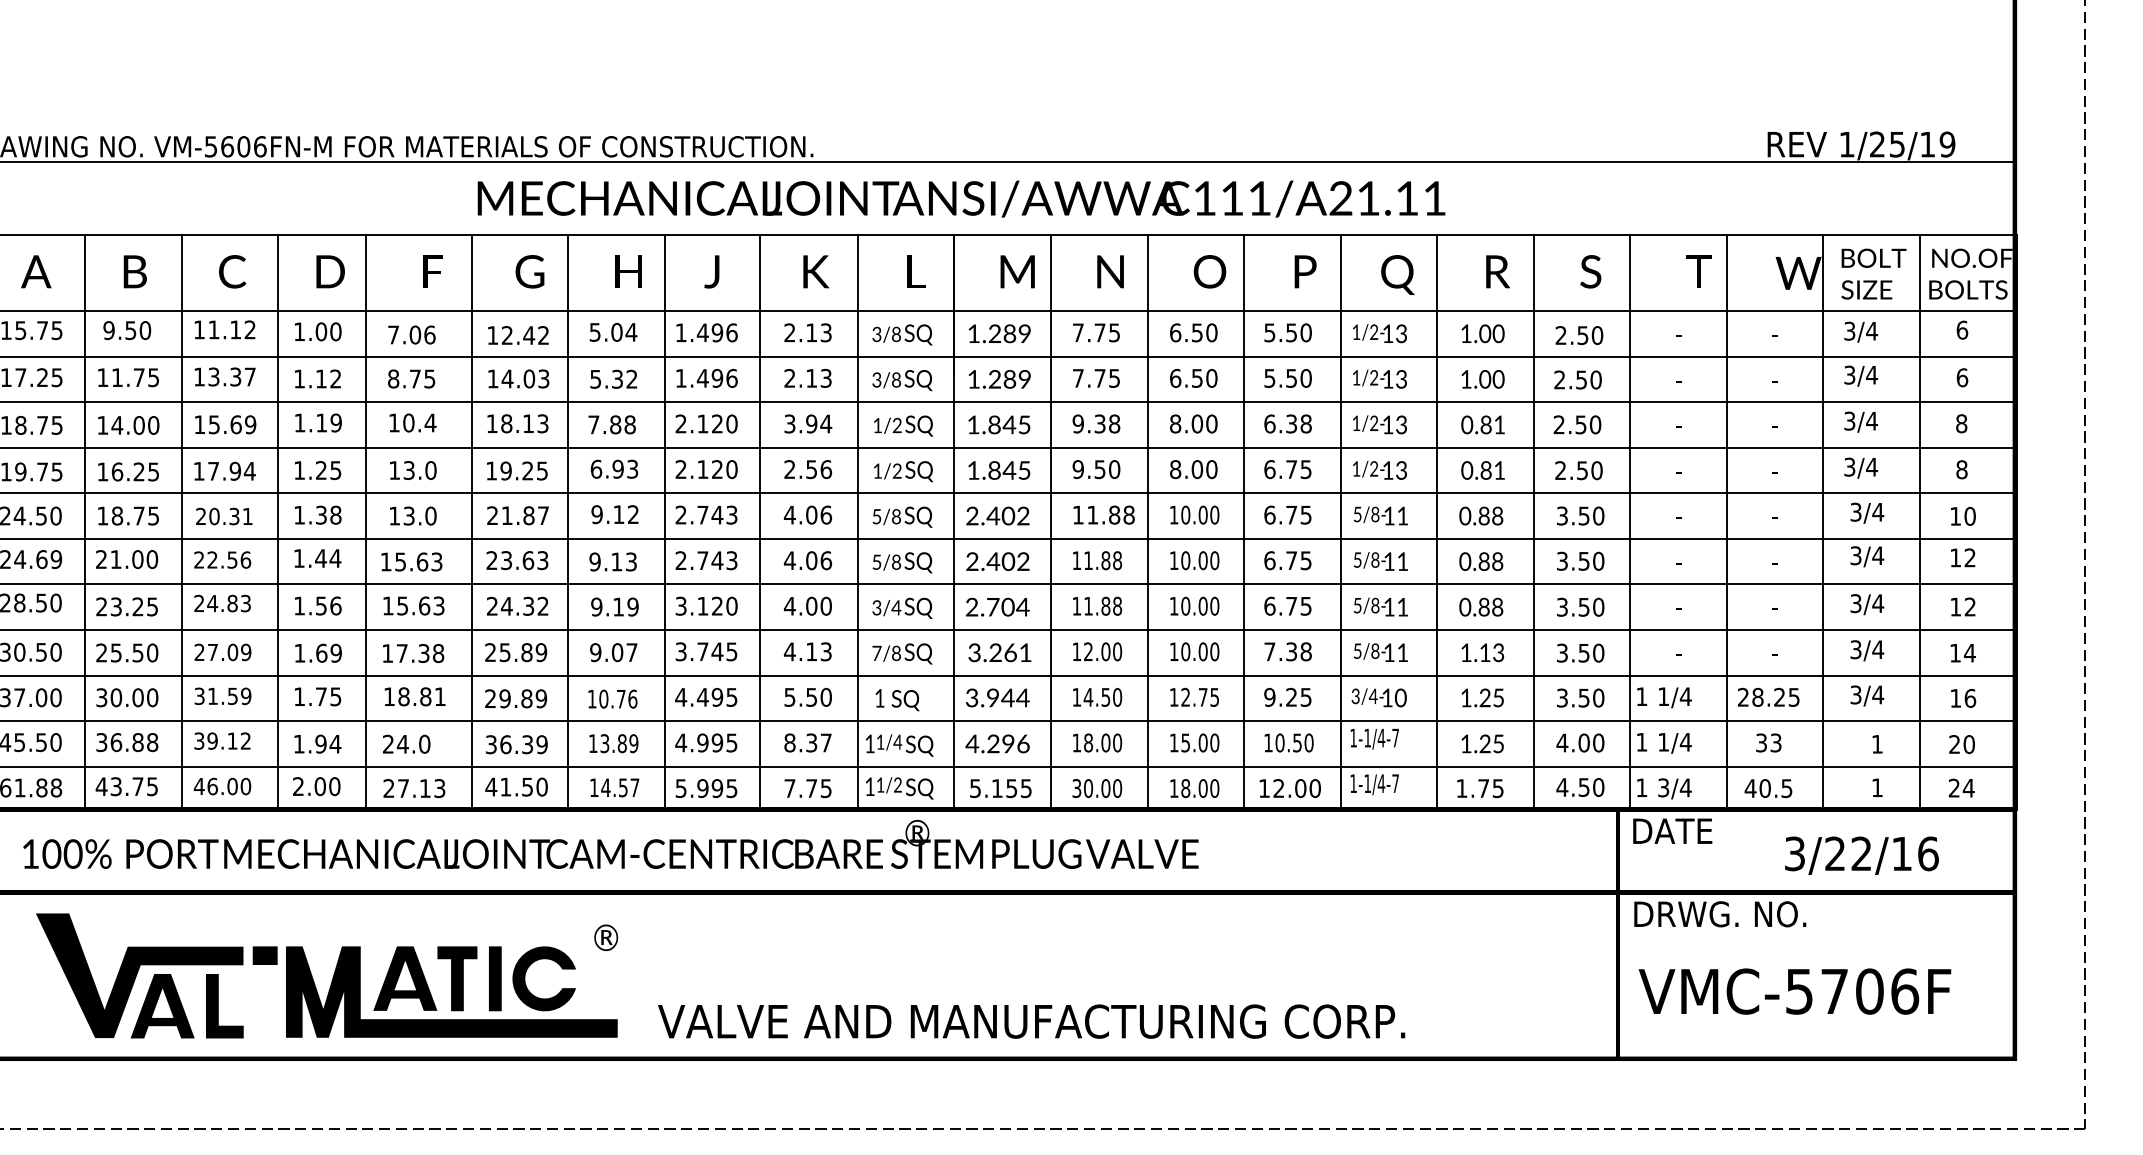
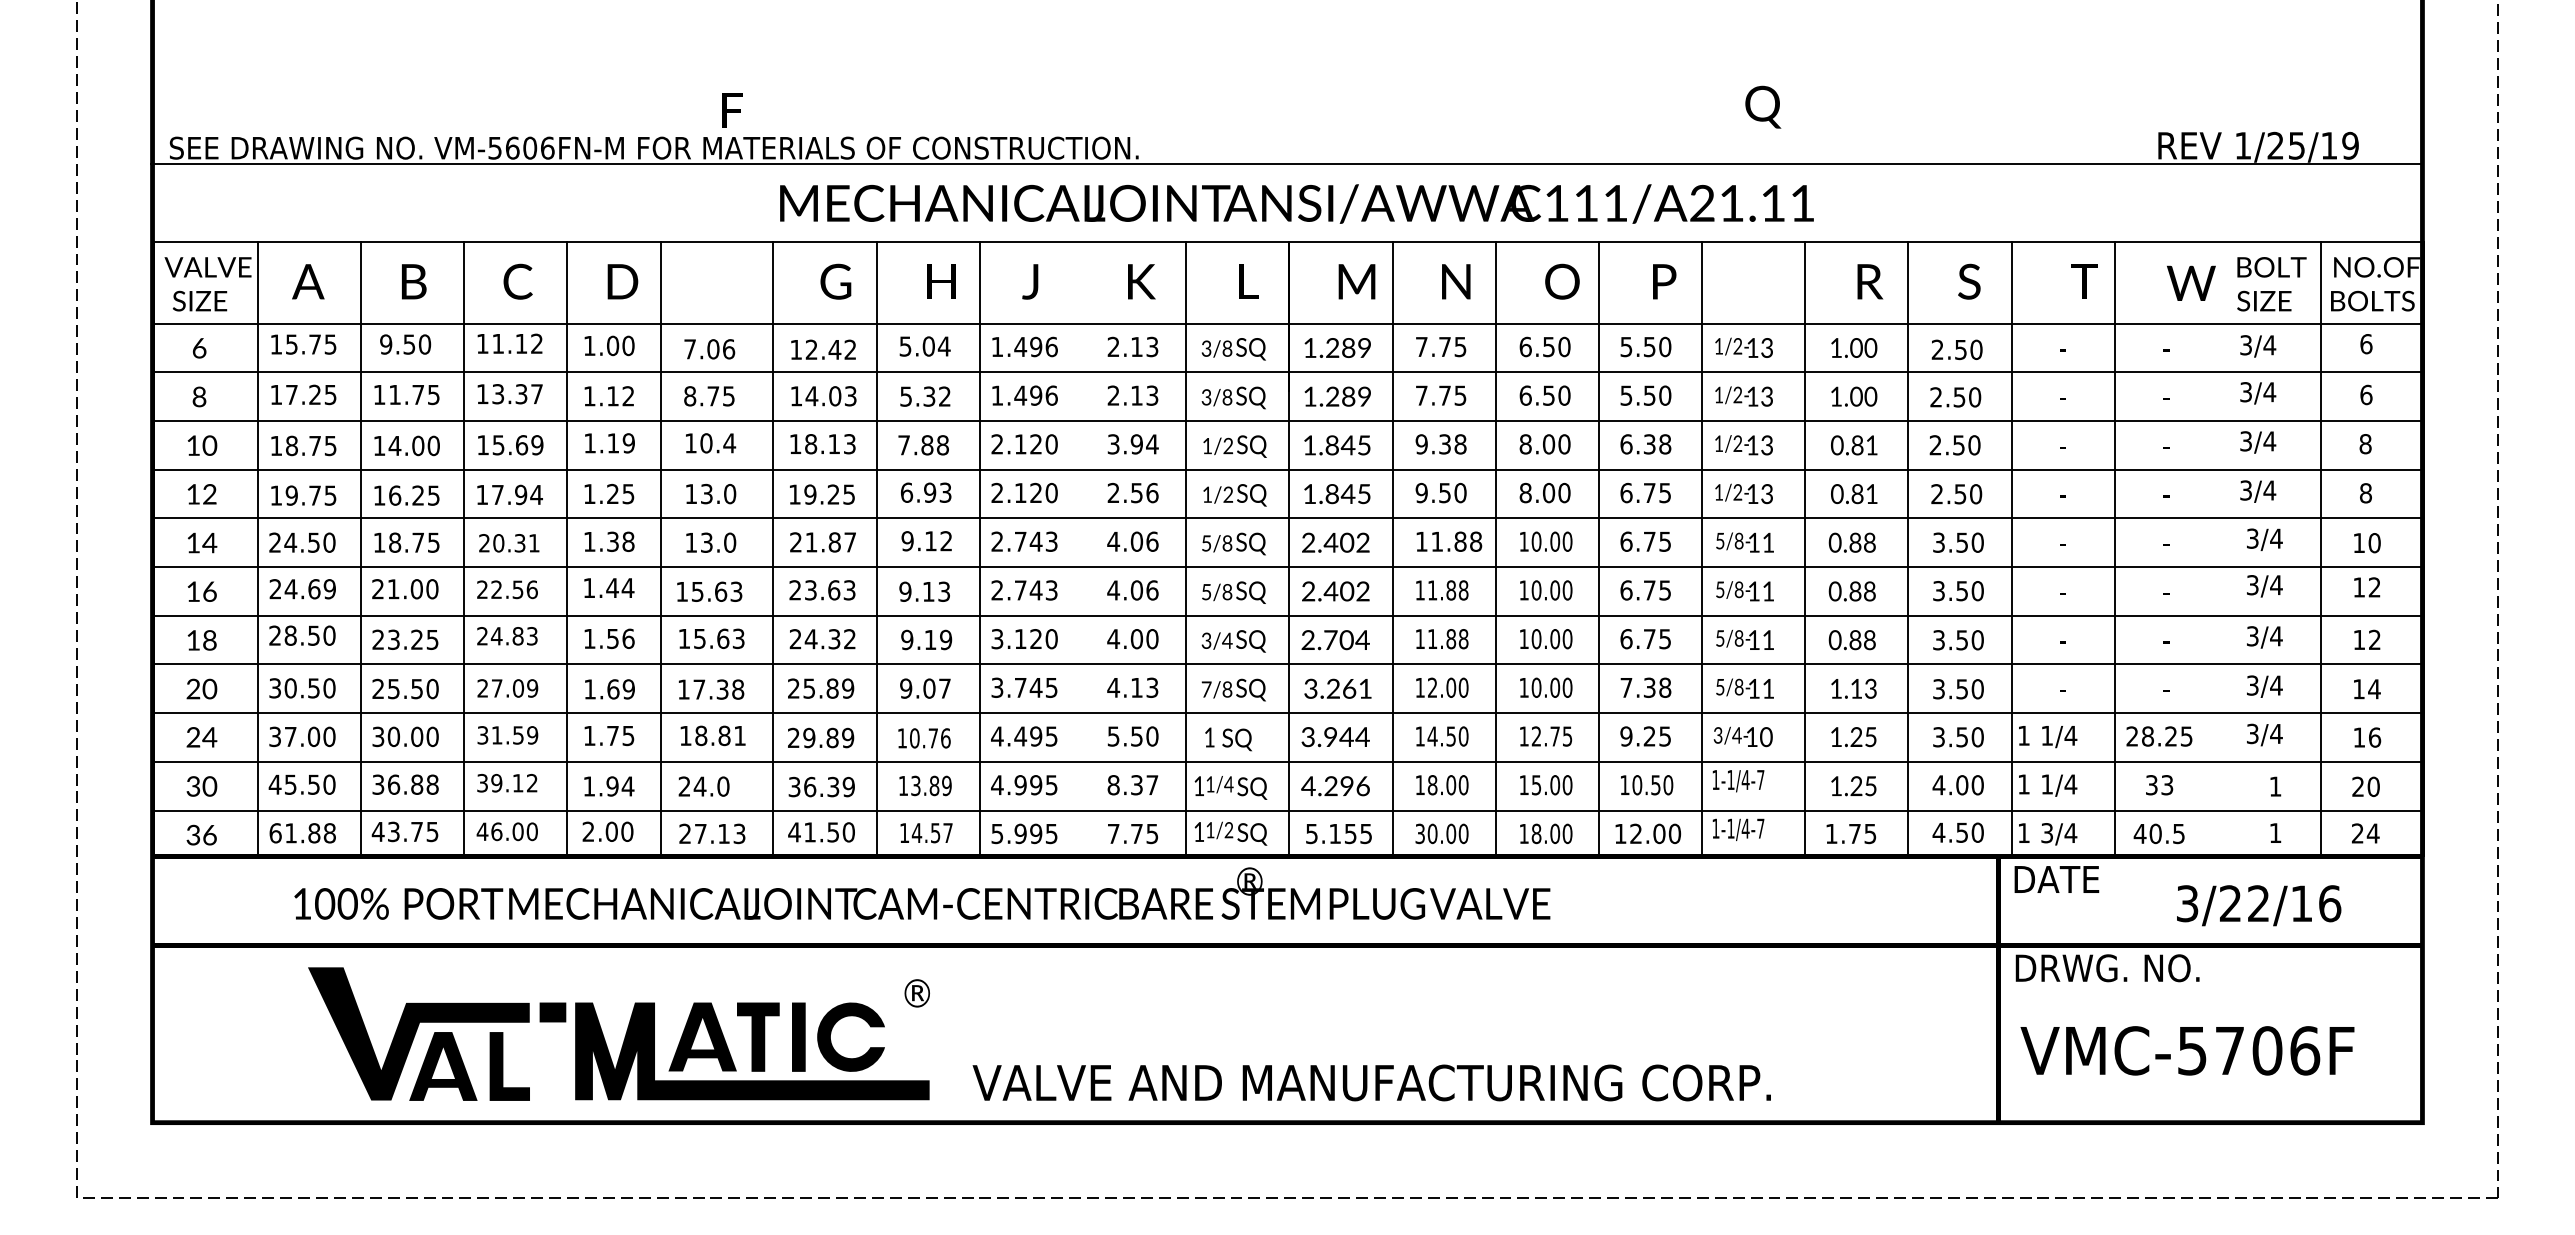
text: (433, 271) -> (732, 110), moved
text: (1398, 274) -> (1763, 106), moved
line: (759, 522) -> (1081, 549), removed
line: (1823, 522) -> (2217, 549), removed

